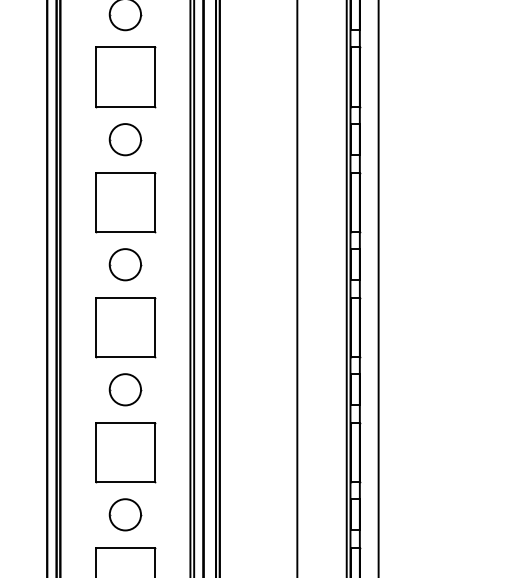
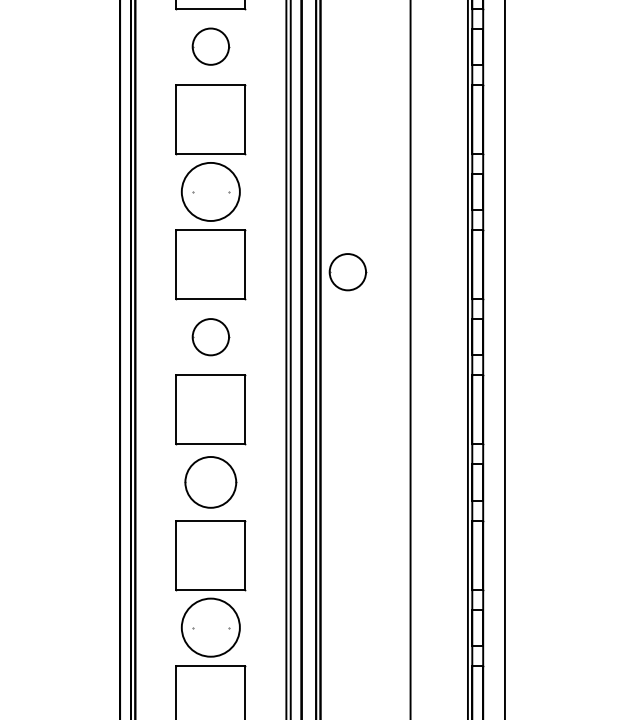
circle: (125, 139) -> (210, 191), size x1.6
part: (243, 209) -> (347, 272), added
part: (125, 389) -> (210, 482), size x1.4
circle: (125, 514) -> (210, 627), size x1.6

